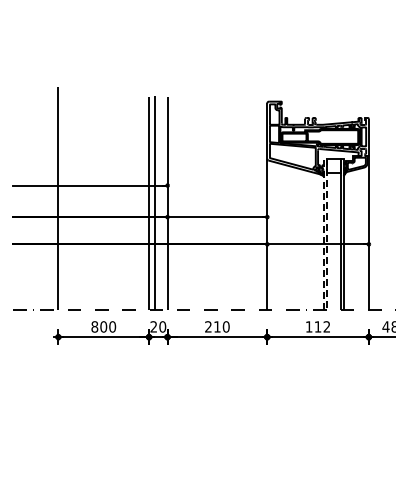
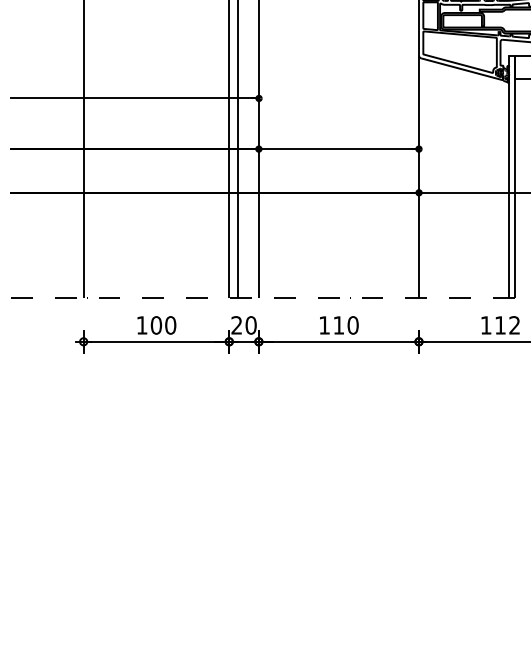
line: (325, 158) -> (512, 55), dashed -> solid
text: (94, 326) -> (141, 324), 800 -> 100
text: (208, 326) -> (324, 324), 210 -> 110

